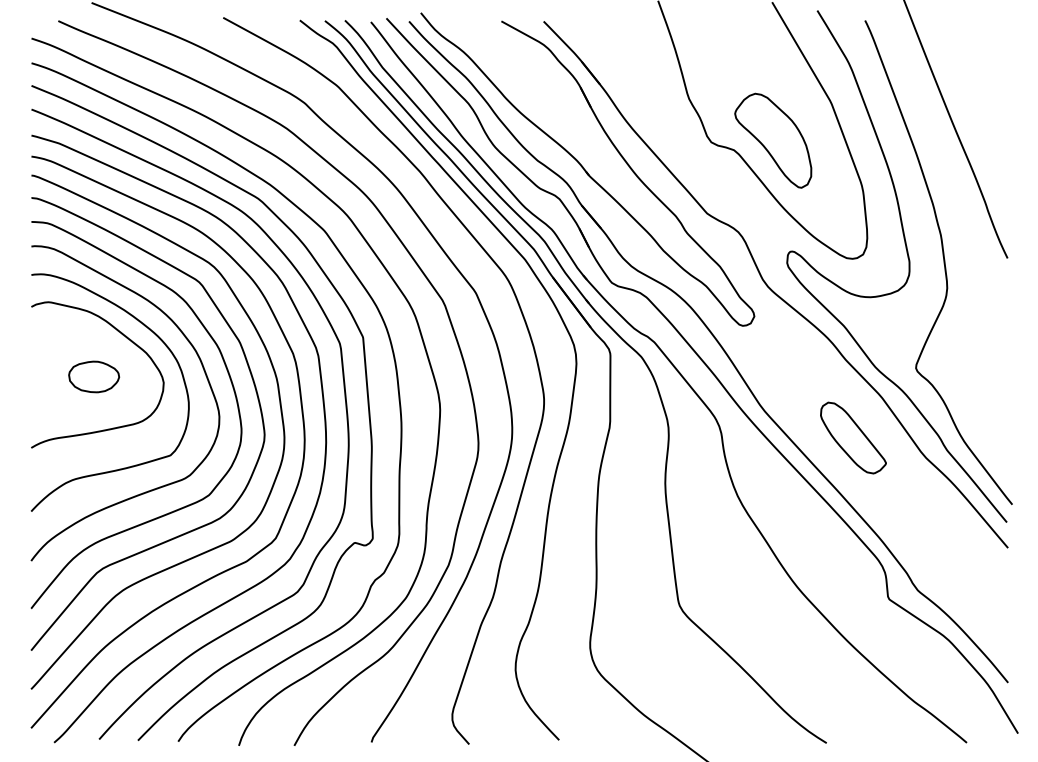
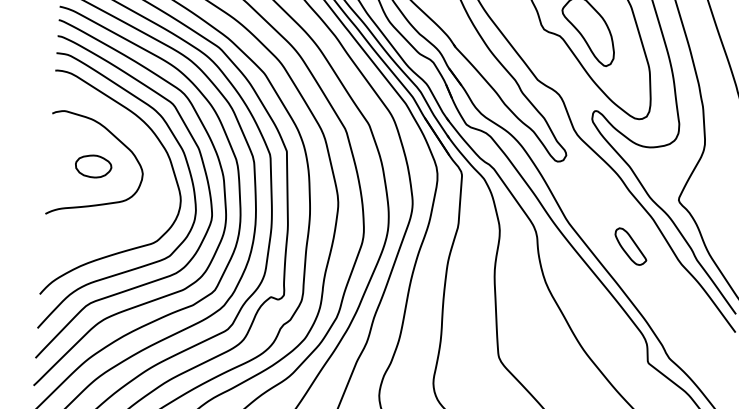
curve: (165, 346) -> (145, 148), removed
part: (853, 437) -> (630, 246), size x0.7

